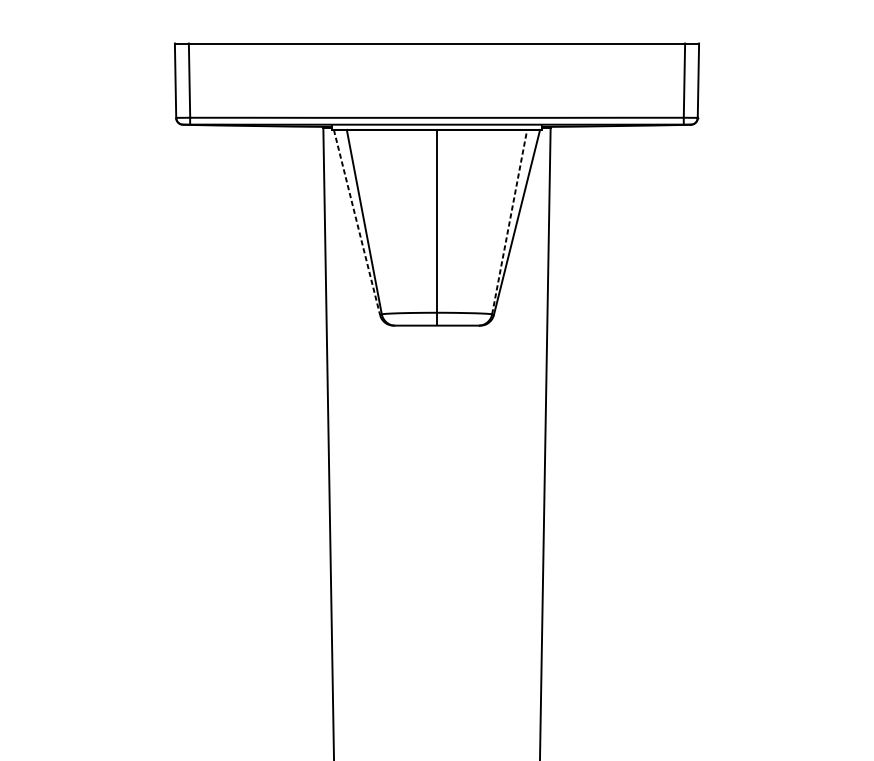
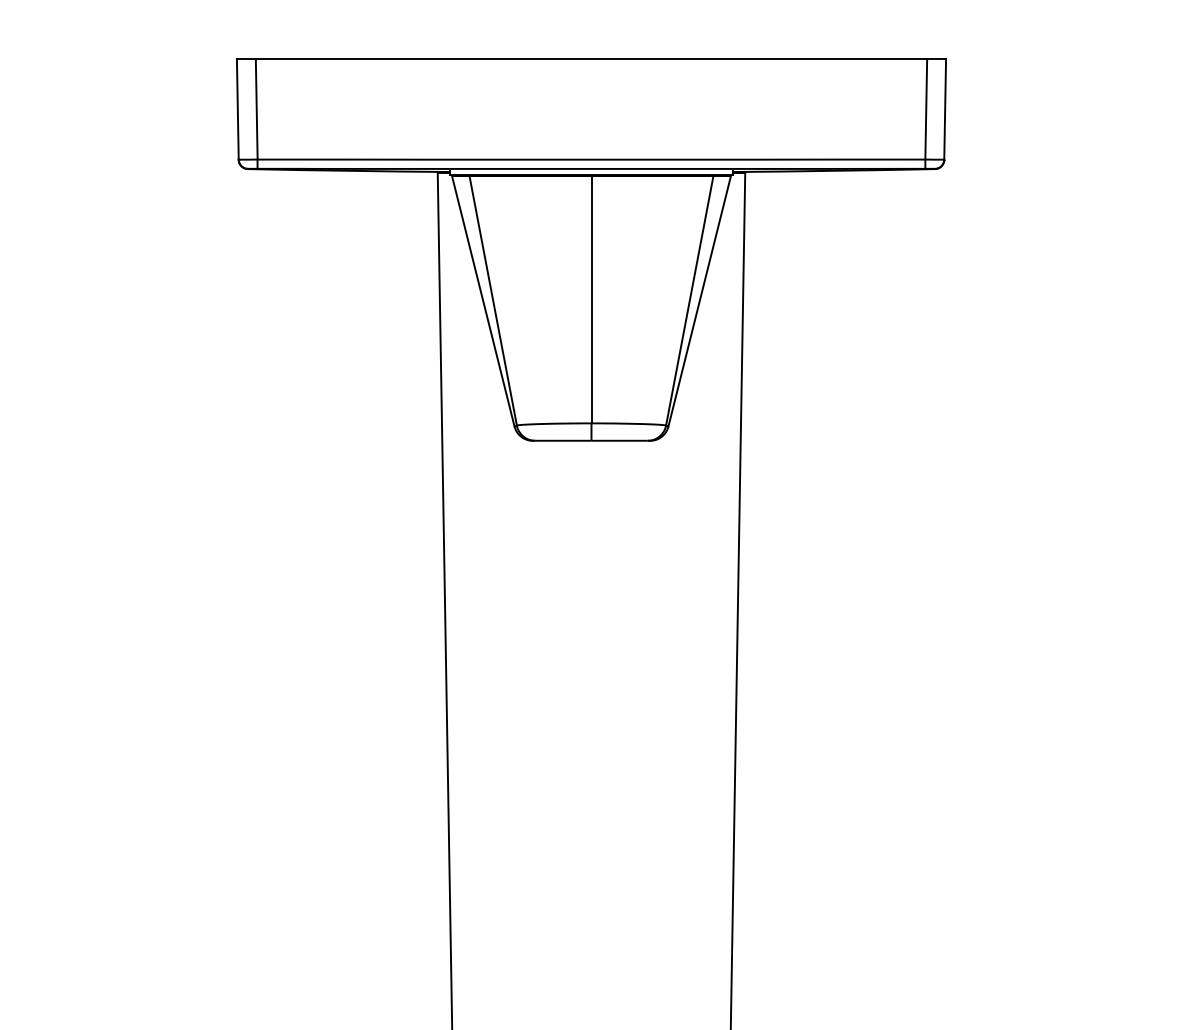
line: (509, 221) -> (689, 300), dashed -> solid
line: (357, 222) -> (483, 301), dashed -> solid

